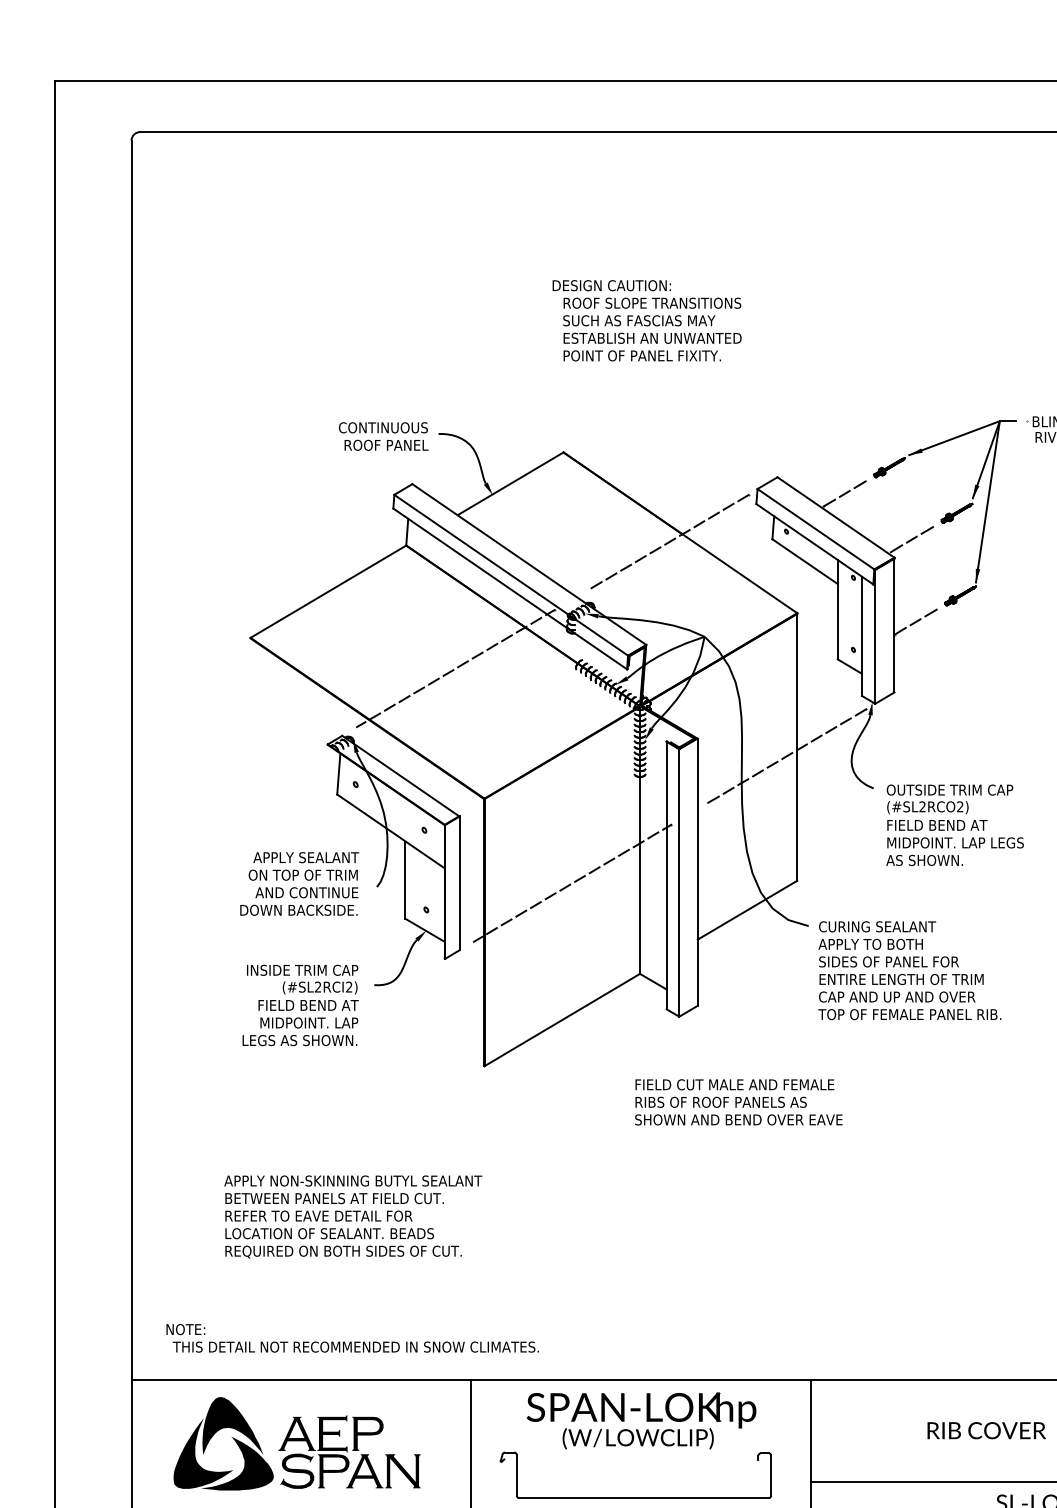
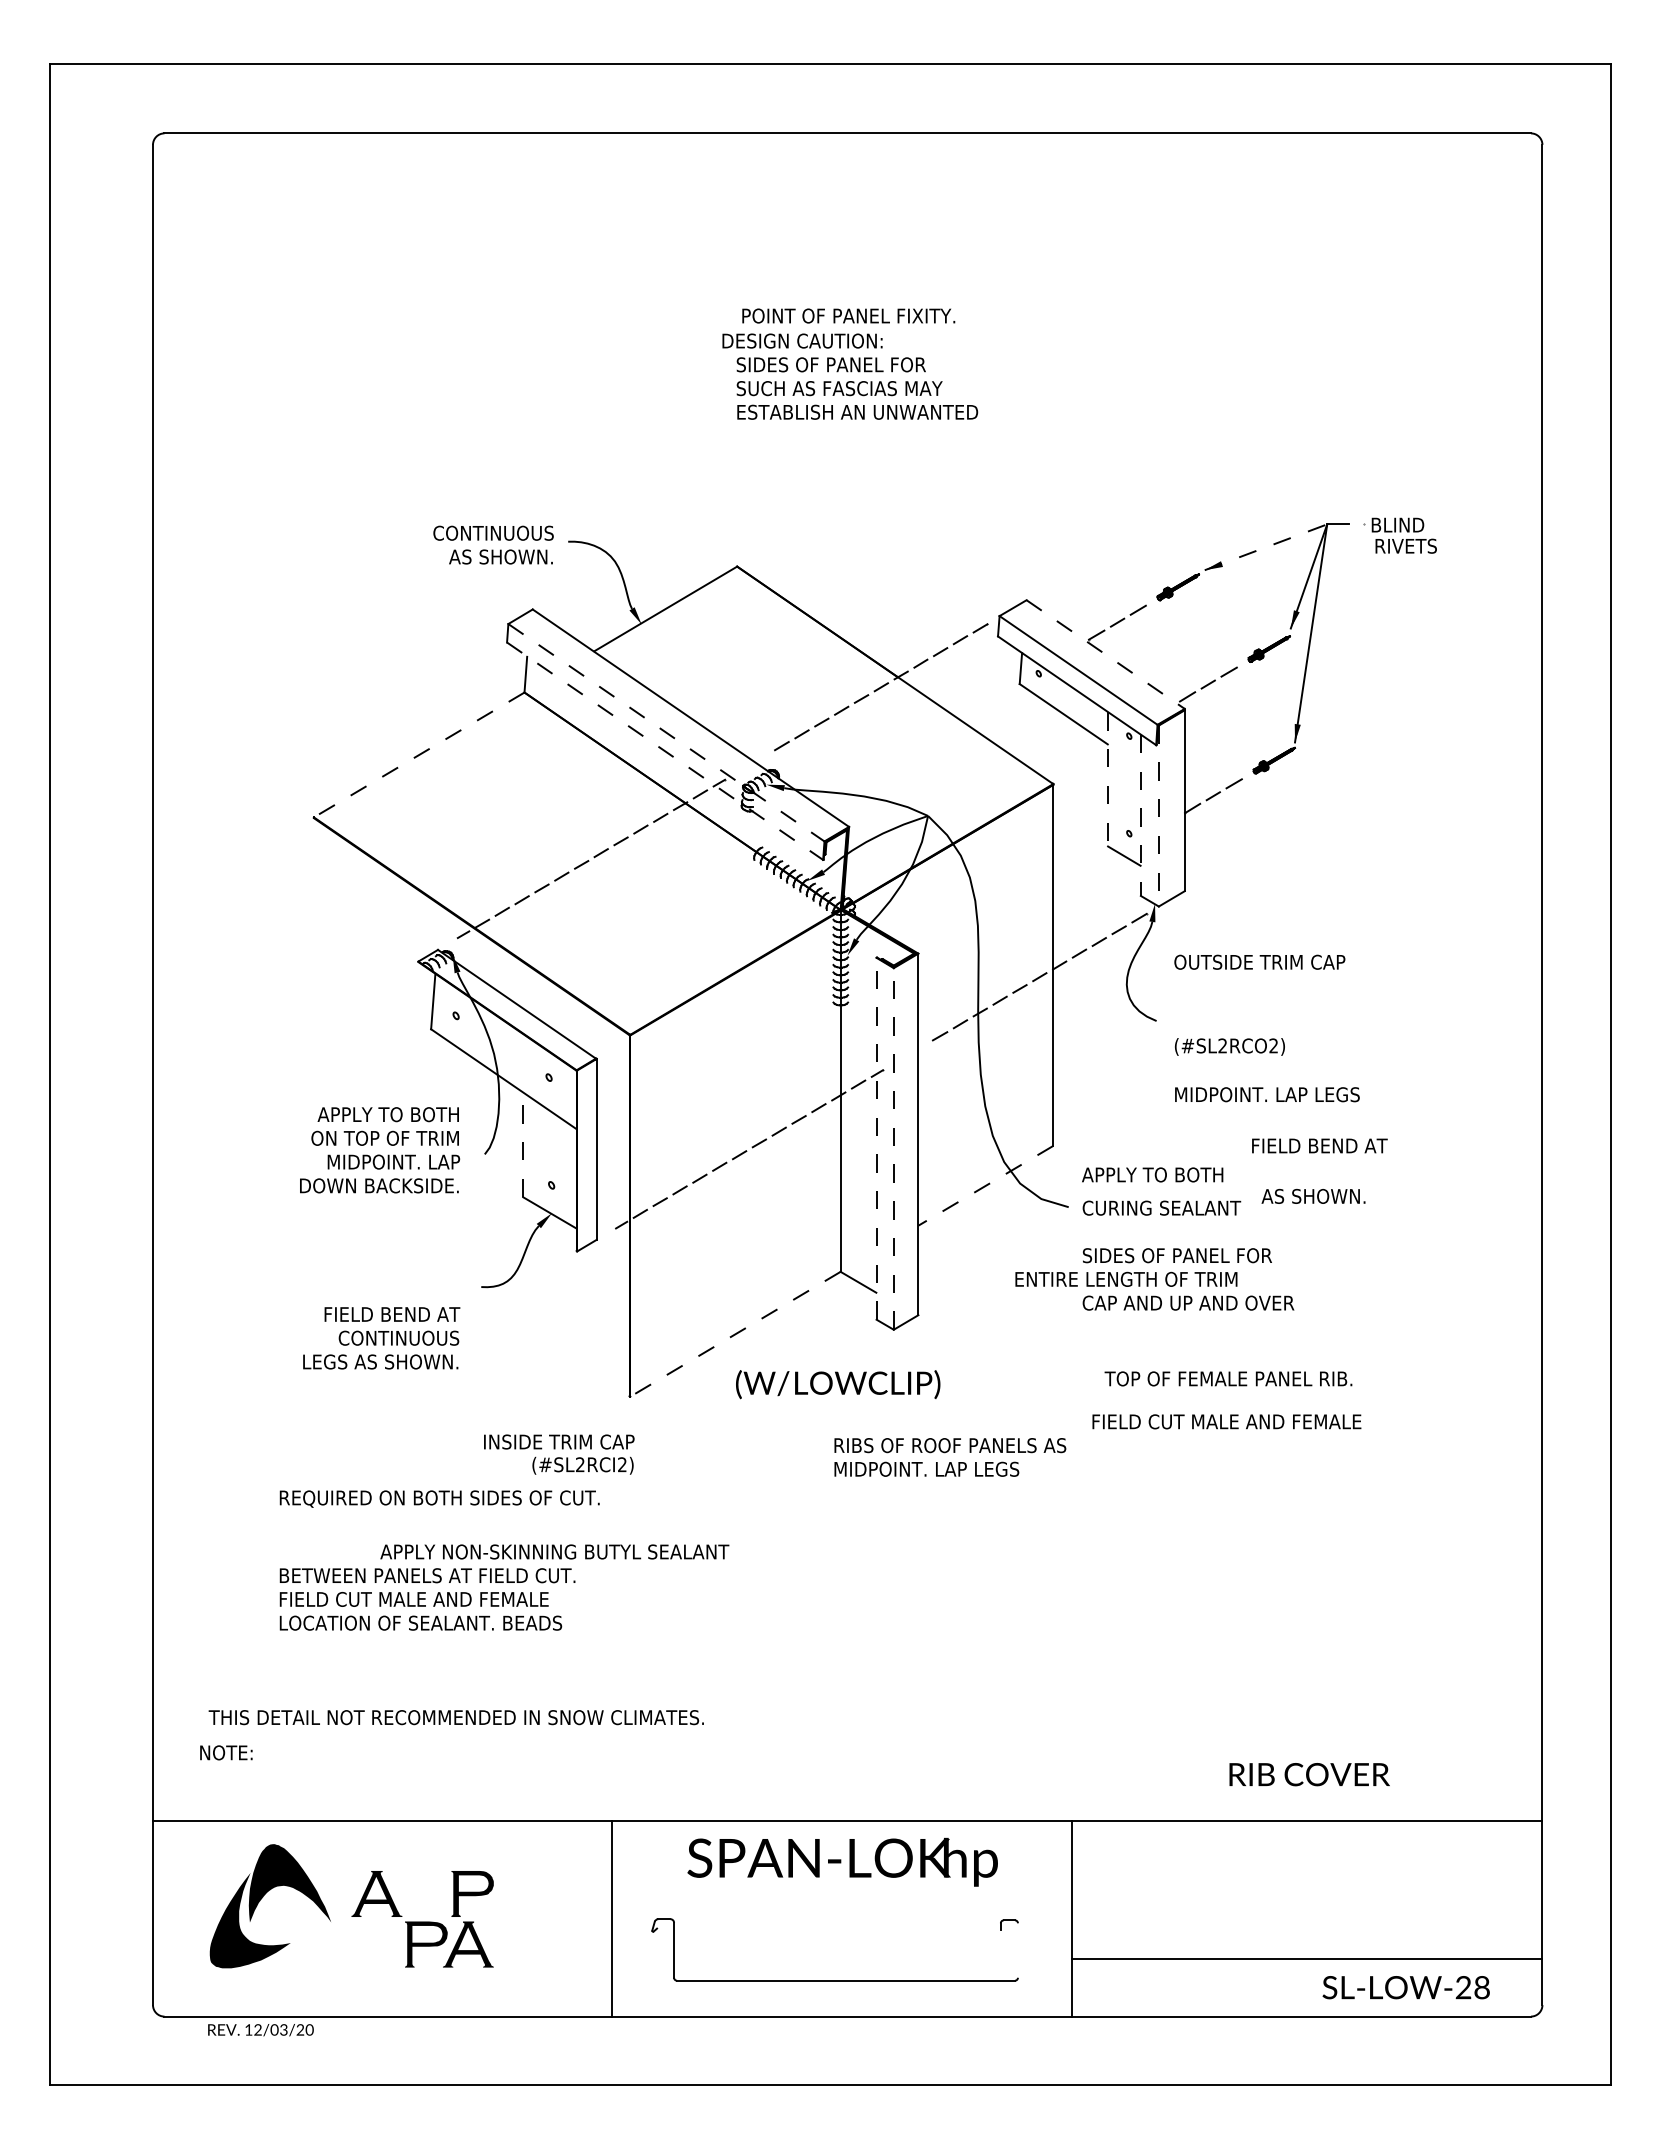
text: (651, 303) -> (856, 364), ROOF SLOPE TRANSITIONS -> SIDES OF PANEL FOR
text: (642, 355) -> (848, 315), moved
line: (954, 438) -> (1266, 547), solid -> dashed
text: (386, 444) -> (497, 556), ROOF PANEL -> AS SHOWN.
line: (835, 517) -> (1105, 654), solid -> dashed
line: (511, 575) -> (666, 732), solid -> dashed
line: (510, 589) -> (665, 751), solid -> dashed
line: (327, 592) -> (418, 755), solid -> dashed
line: (838, 609) -> (1108, 779), solid -> dashed
line: (861, 636) -> (1140, 815), solid -> dashed
line: (875, 637) -> (1158, 816), solid -> dashed
text: (949, 789) -> (1259, 961), moved
text: (937, 825) -> (1319, 1145), moved
text: (328, 857) -> (419, 1114), APPLY SEALANT -> APPLY TO BOTH
text: (924, 859) -> (1313, 1195), moved
line: (666, 875) -> (876, 1138), solid -> dashed
line: (405, 879) -> (523, 1144), solid -> dashed
line: (679, 882) -> (893, 1148), solid -> dashed
text: (307, 892) -> (390, 1161), AND CONTINUE -> MIDPOINT. LAP
line: (747, 910) -> (985, 1186), solid -> dashed
text: (870, 944) -> (1152, 1174), moved
text: (901, 978) -> (1126, 1278), moved
text: (302, 979) -> (559, 1454), moved
text: (909, 1014) -> (1228, 1378), moved
line: (562, 1020) -> (735, 1334), solid -> dashed
text: (309, 1022) -> (393, 1337), MIDPOINT. LAP -> CONTINUOUS
text: (734, 1084) -> (1226, 1421), moved
text: (738, 1119) -> (974, 1468), SHOWN AND BEND OVER EAVE -> MIDPOINT. LAP LEGS
text: (353, 1180) -> (554, 1551), moved
text: (324, 1215) -> (414, 1598), REFER TO EAVE DETAIL FOR -> FIELD CUT MALE AND FEMALE
text: (343, 1251) -> (439, 1498), moved
text: (355, 1347) -> (455, 1717), moved
text: (986, 1430) -> (1309, 1774), moved
fill: (332, 1433) -> (424, 1893), removed
text: (638, 1438) -> (838, 1384), moved
fill: (236, 1463) -> (295, 1933), removed
fill: (297, 1471) -> (377, 1944), removed
fill: (403, 1471) -> (520, 1944), removed
line: (770, 1475) -> (1017, 1950), removed

